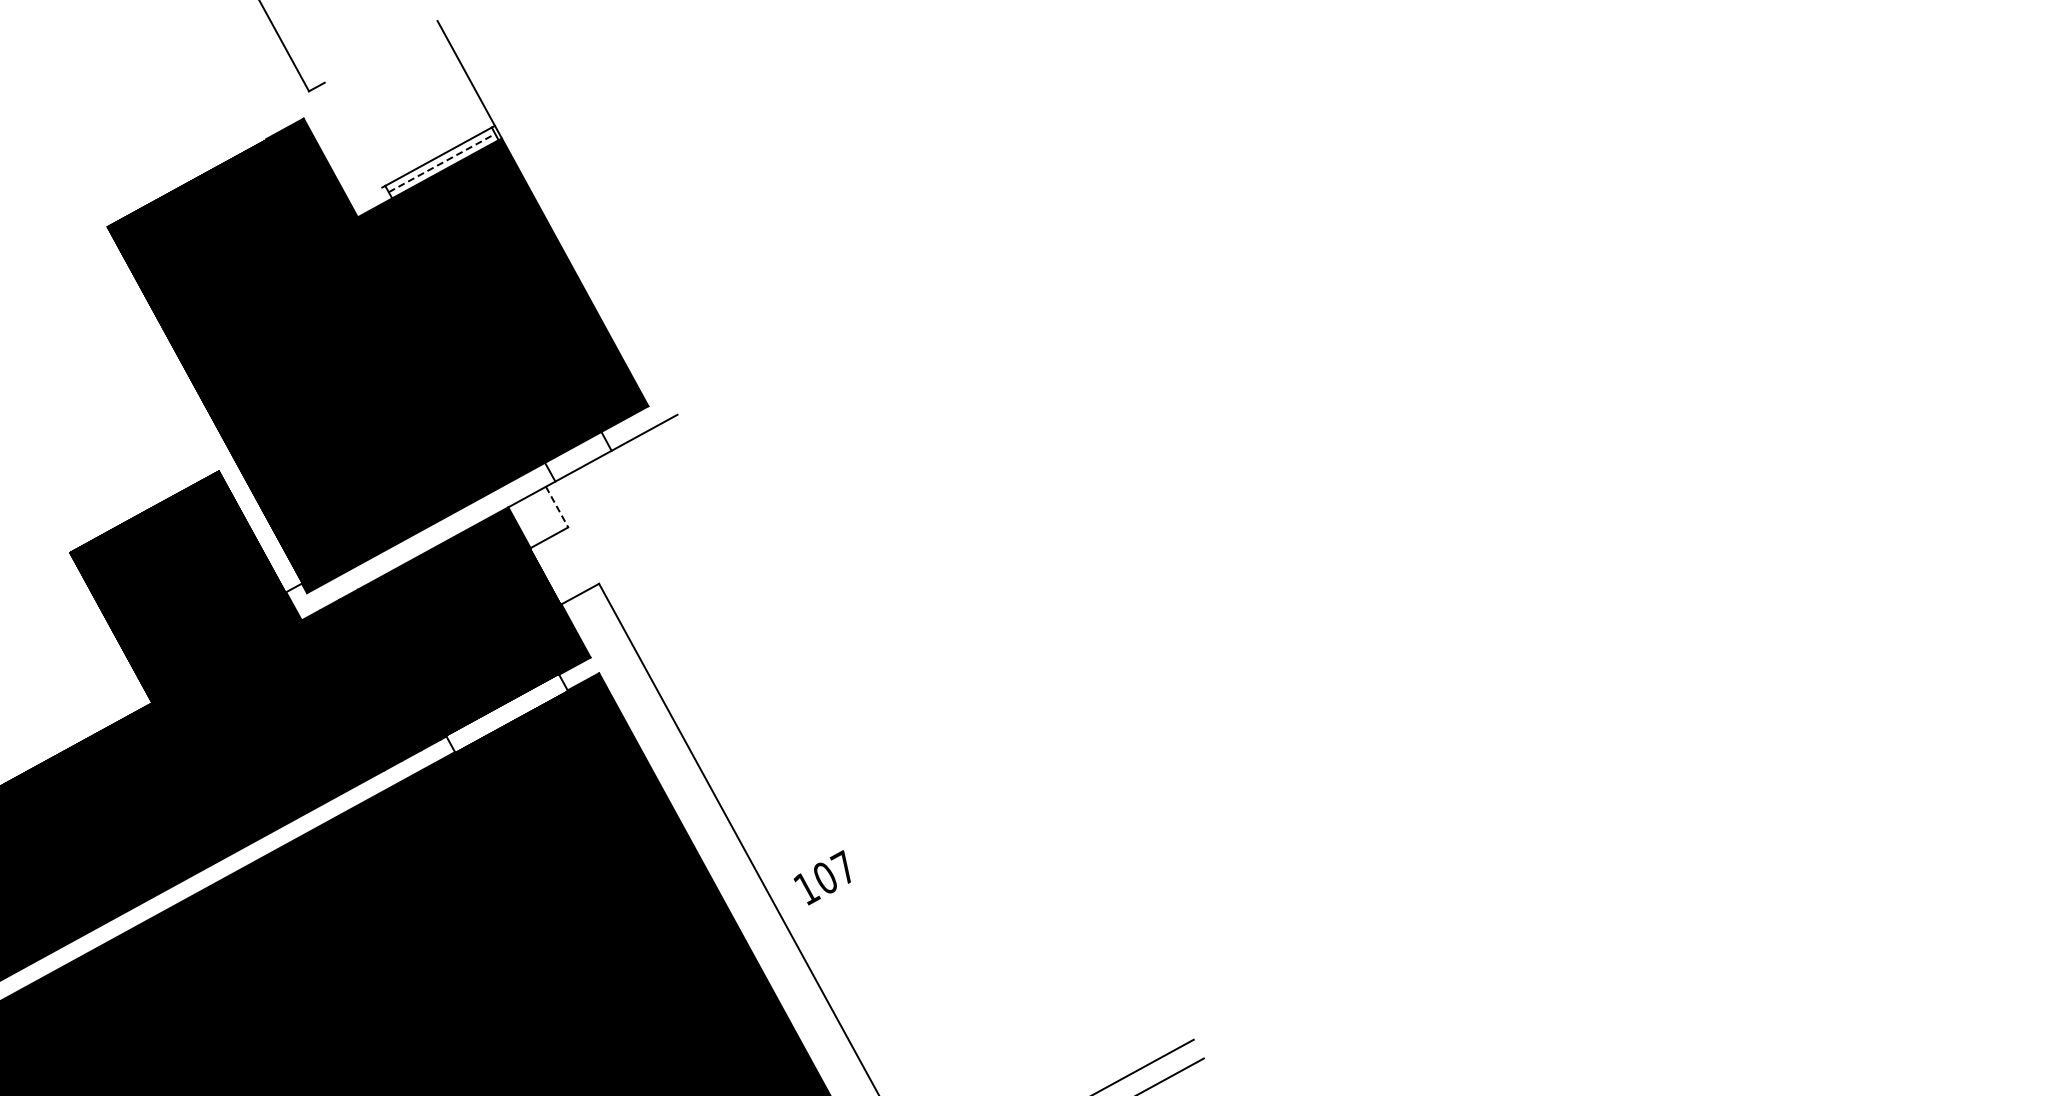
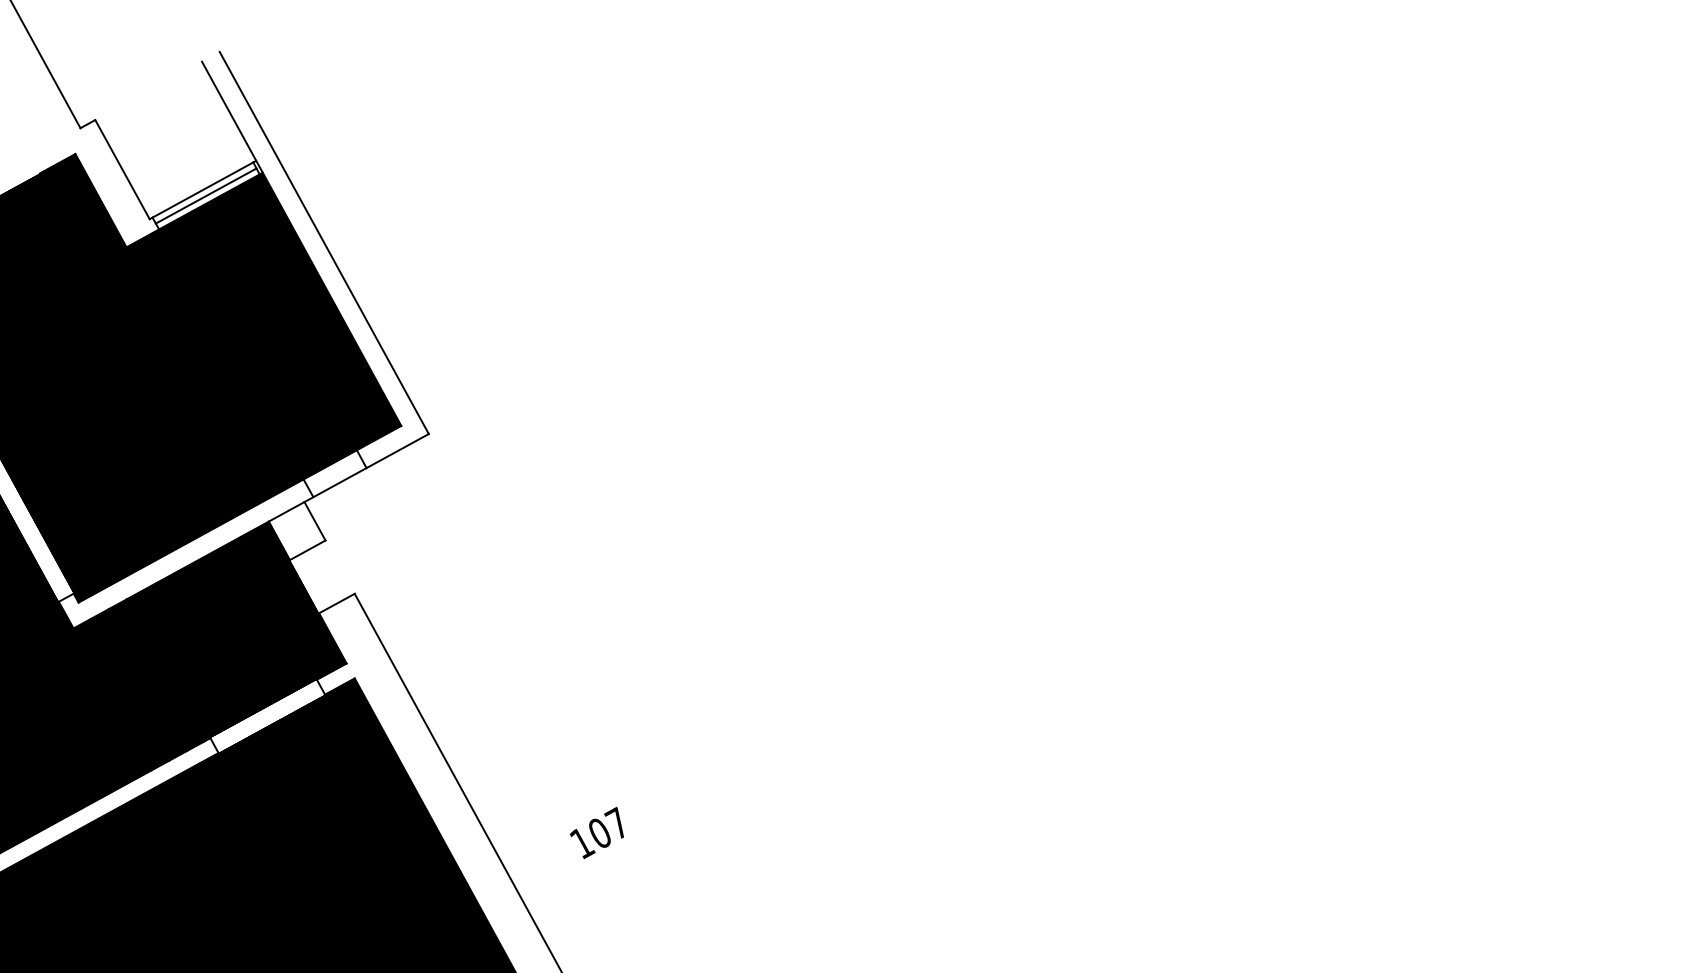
line: (353, 134) -> (122, 169), added
line: (442, 163) -> (206, 196), dashed -> solid
line: (566, 212) -> (323, 242), added
line: (557, 507) -> (315, 521), dashed -> solid
text: (821, 877) -> (596, 832), moved

